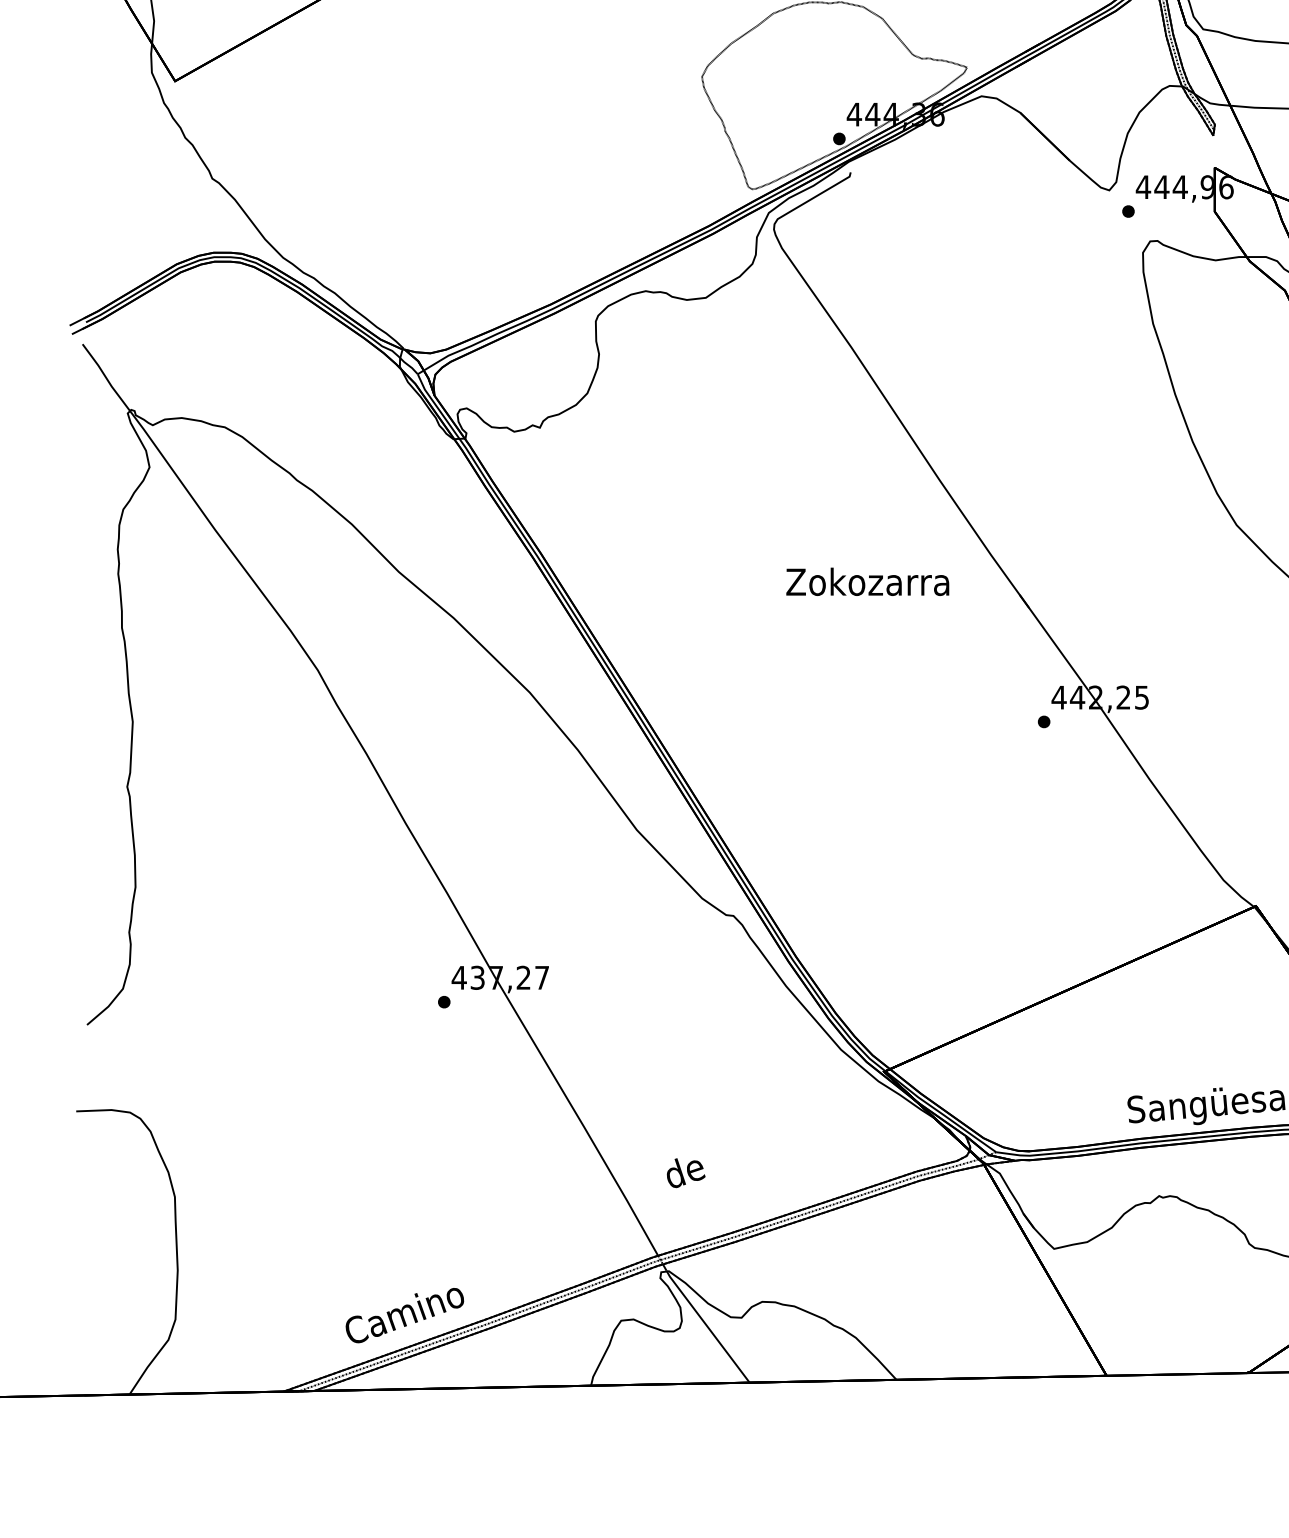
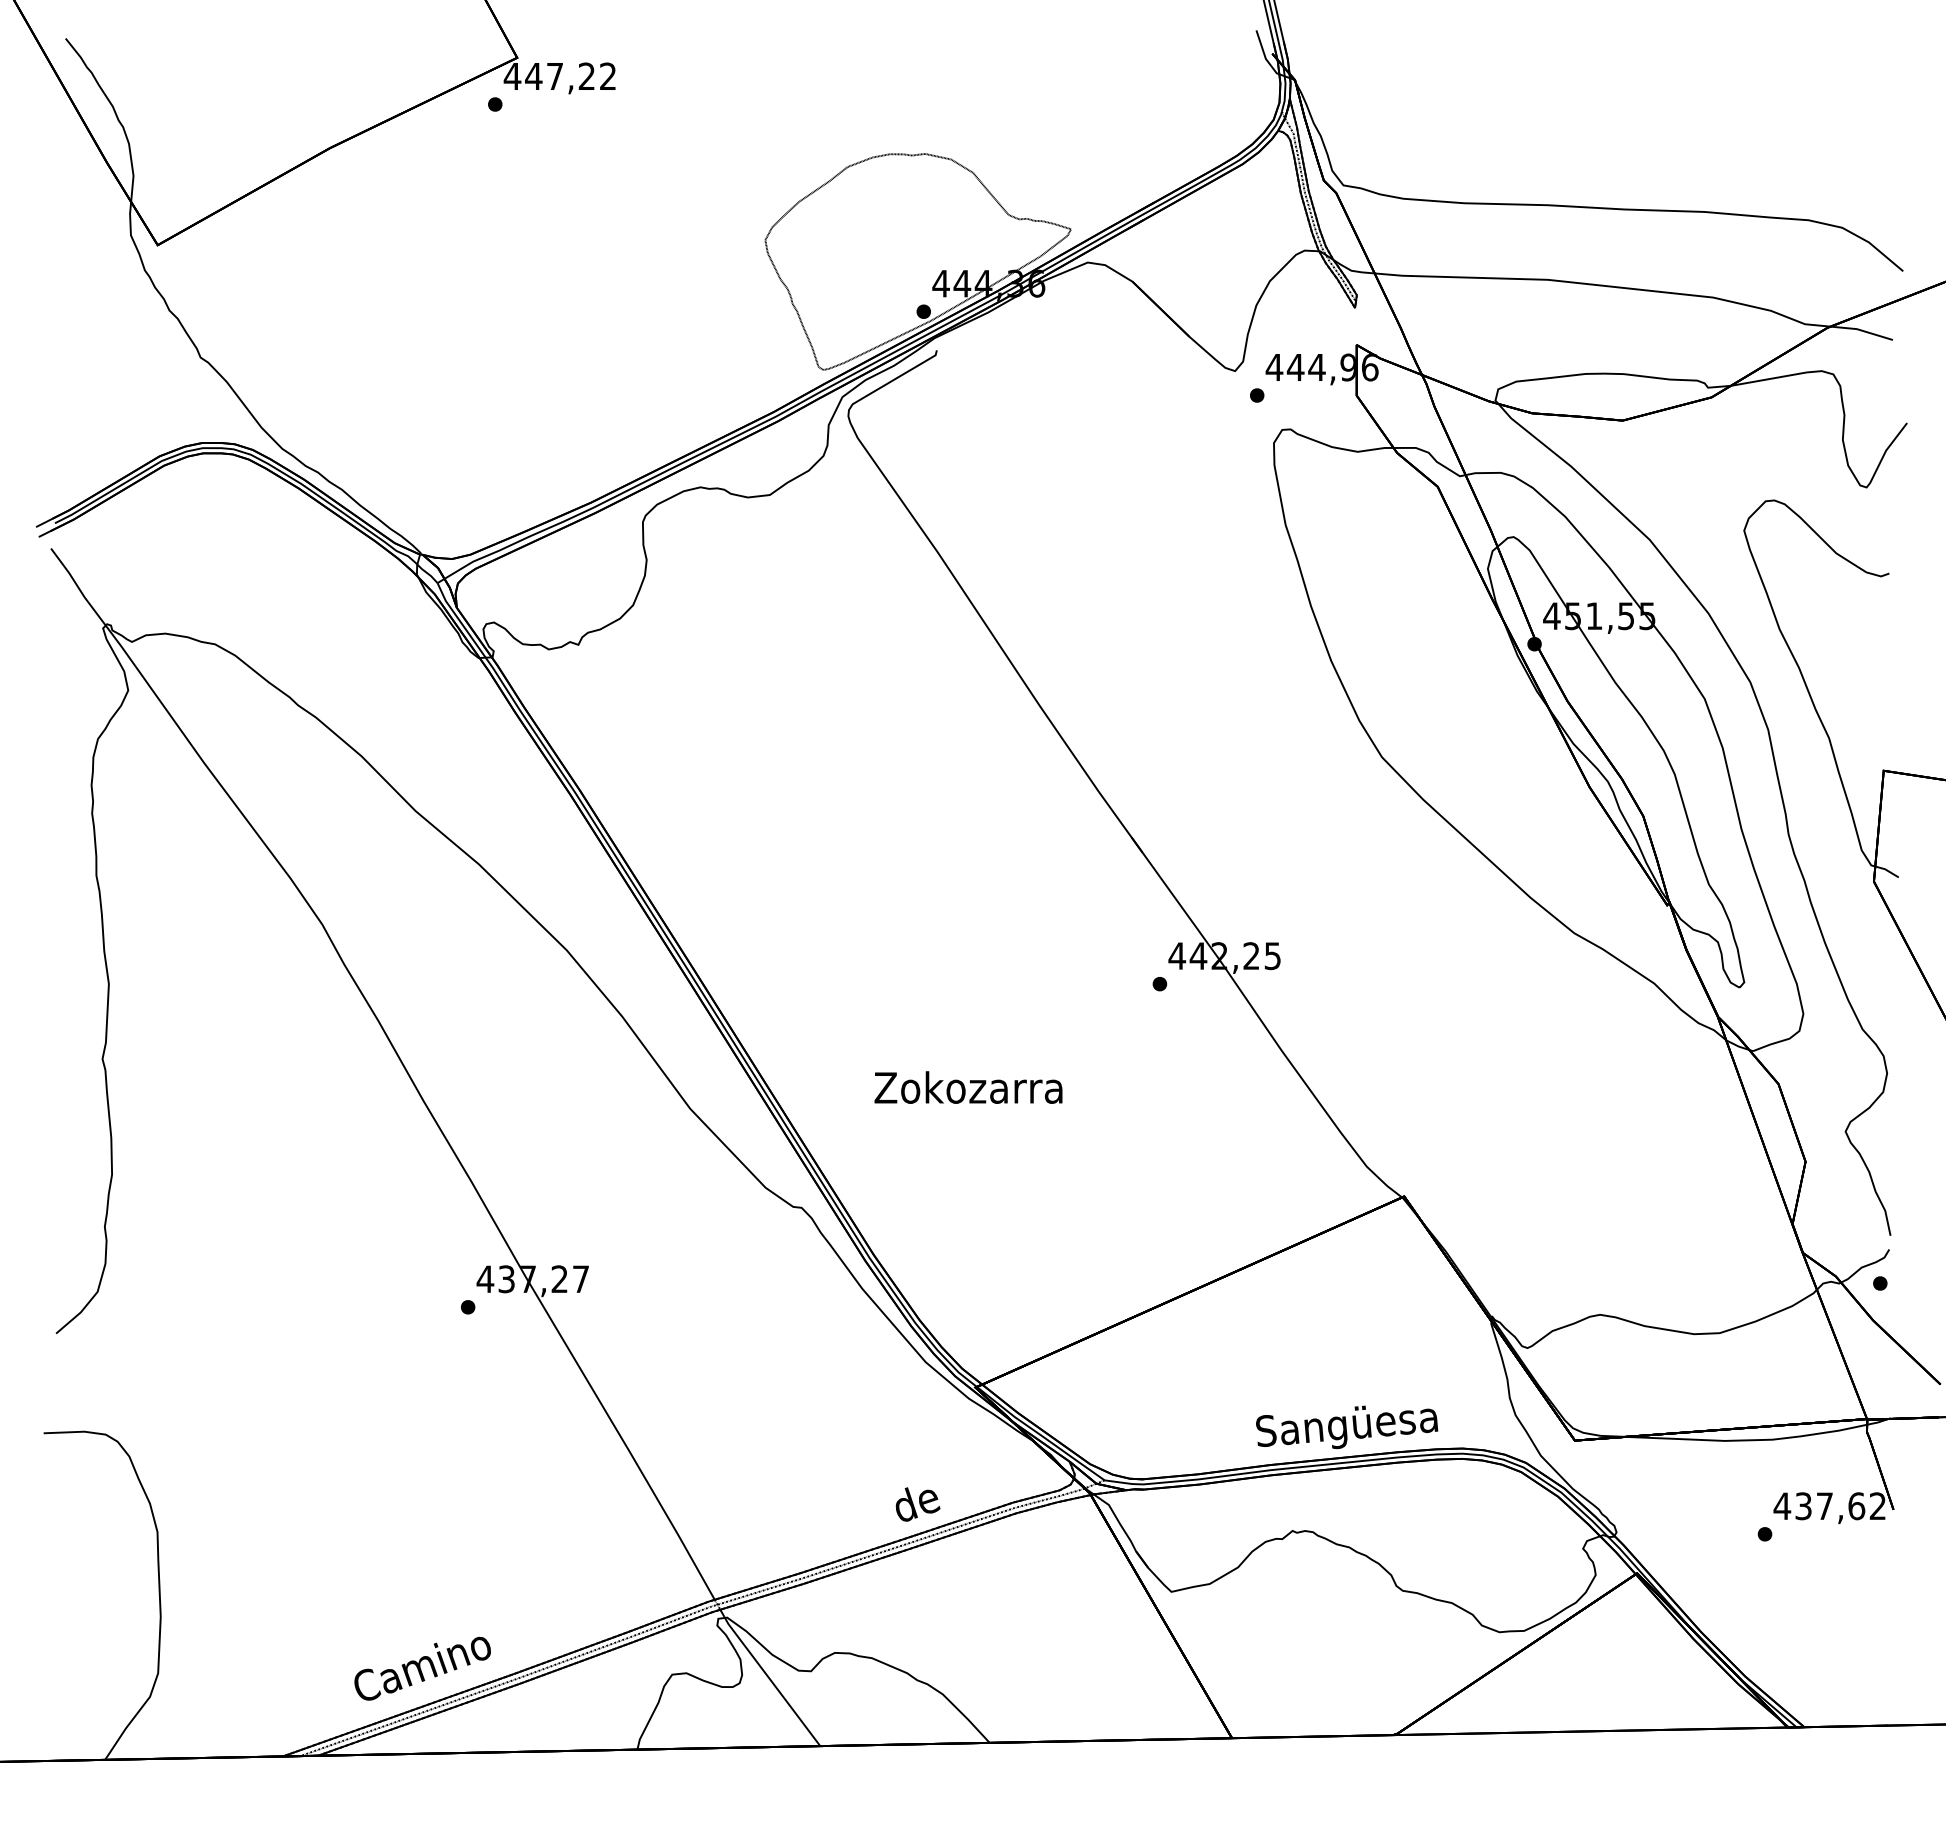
text: (867, 581) -> (968, 1087), moved
text: (685, 1173) -> (917, 1504), moved

